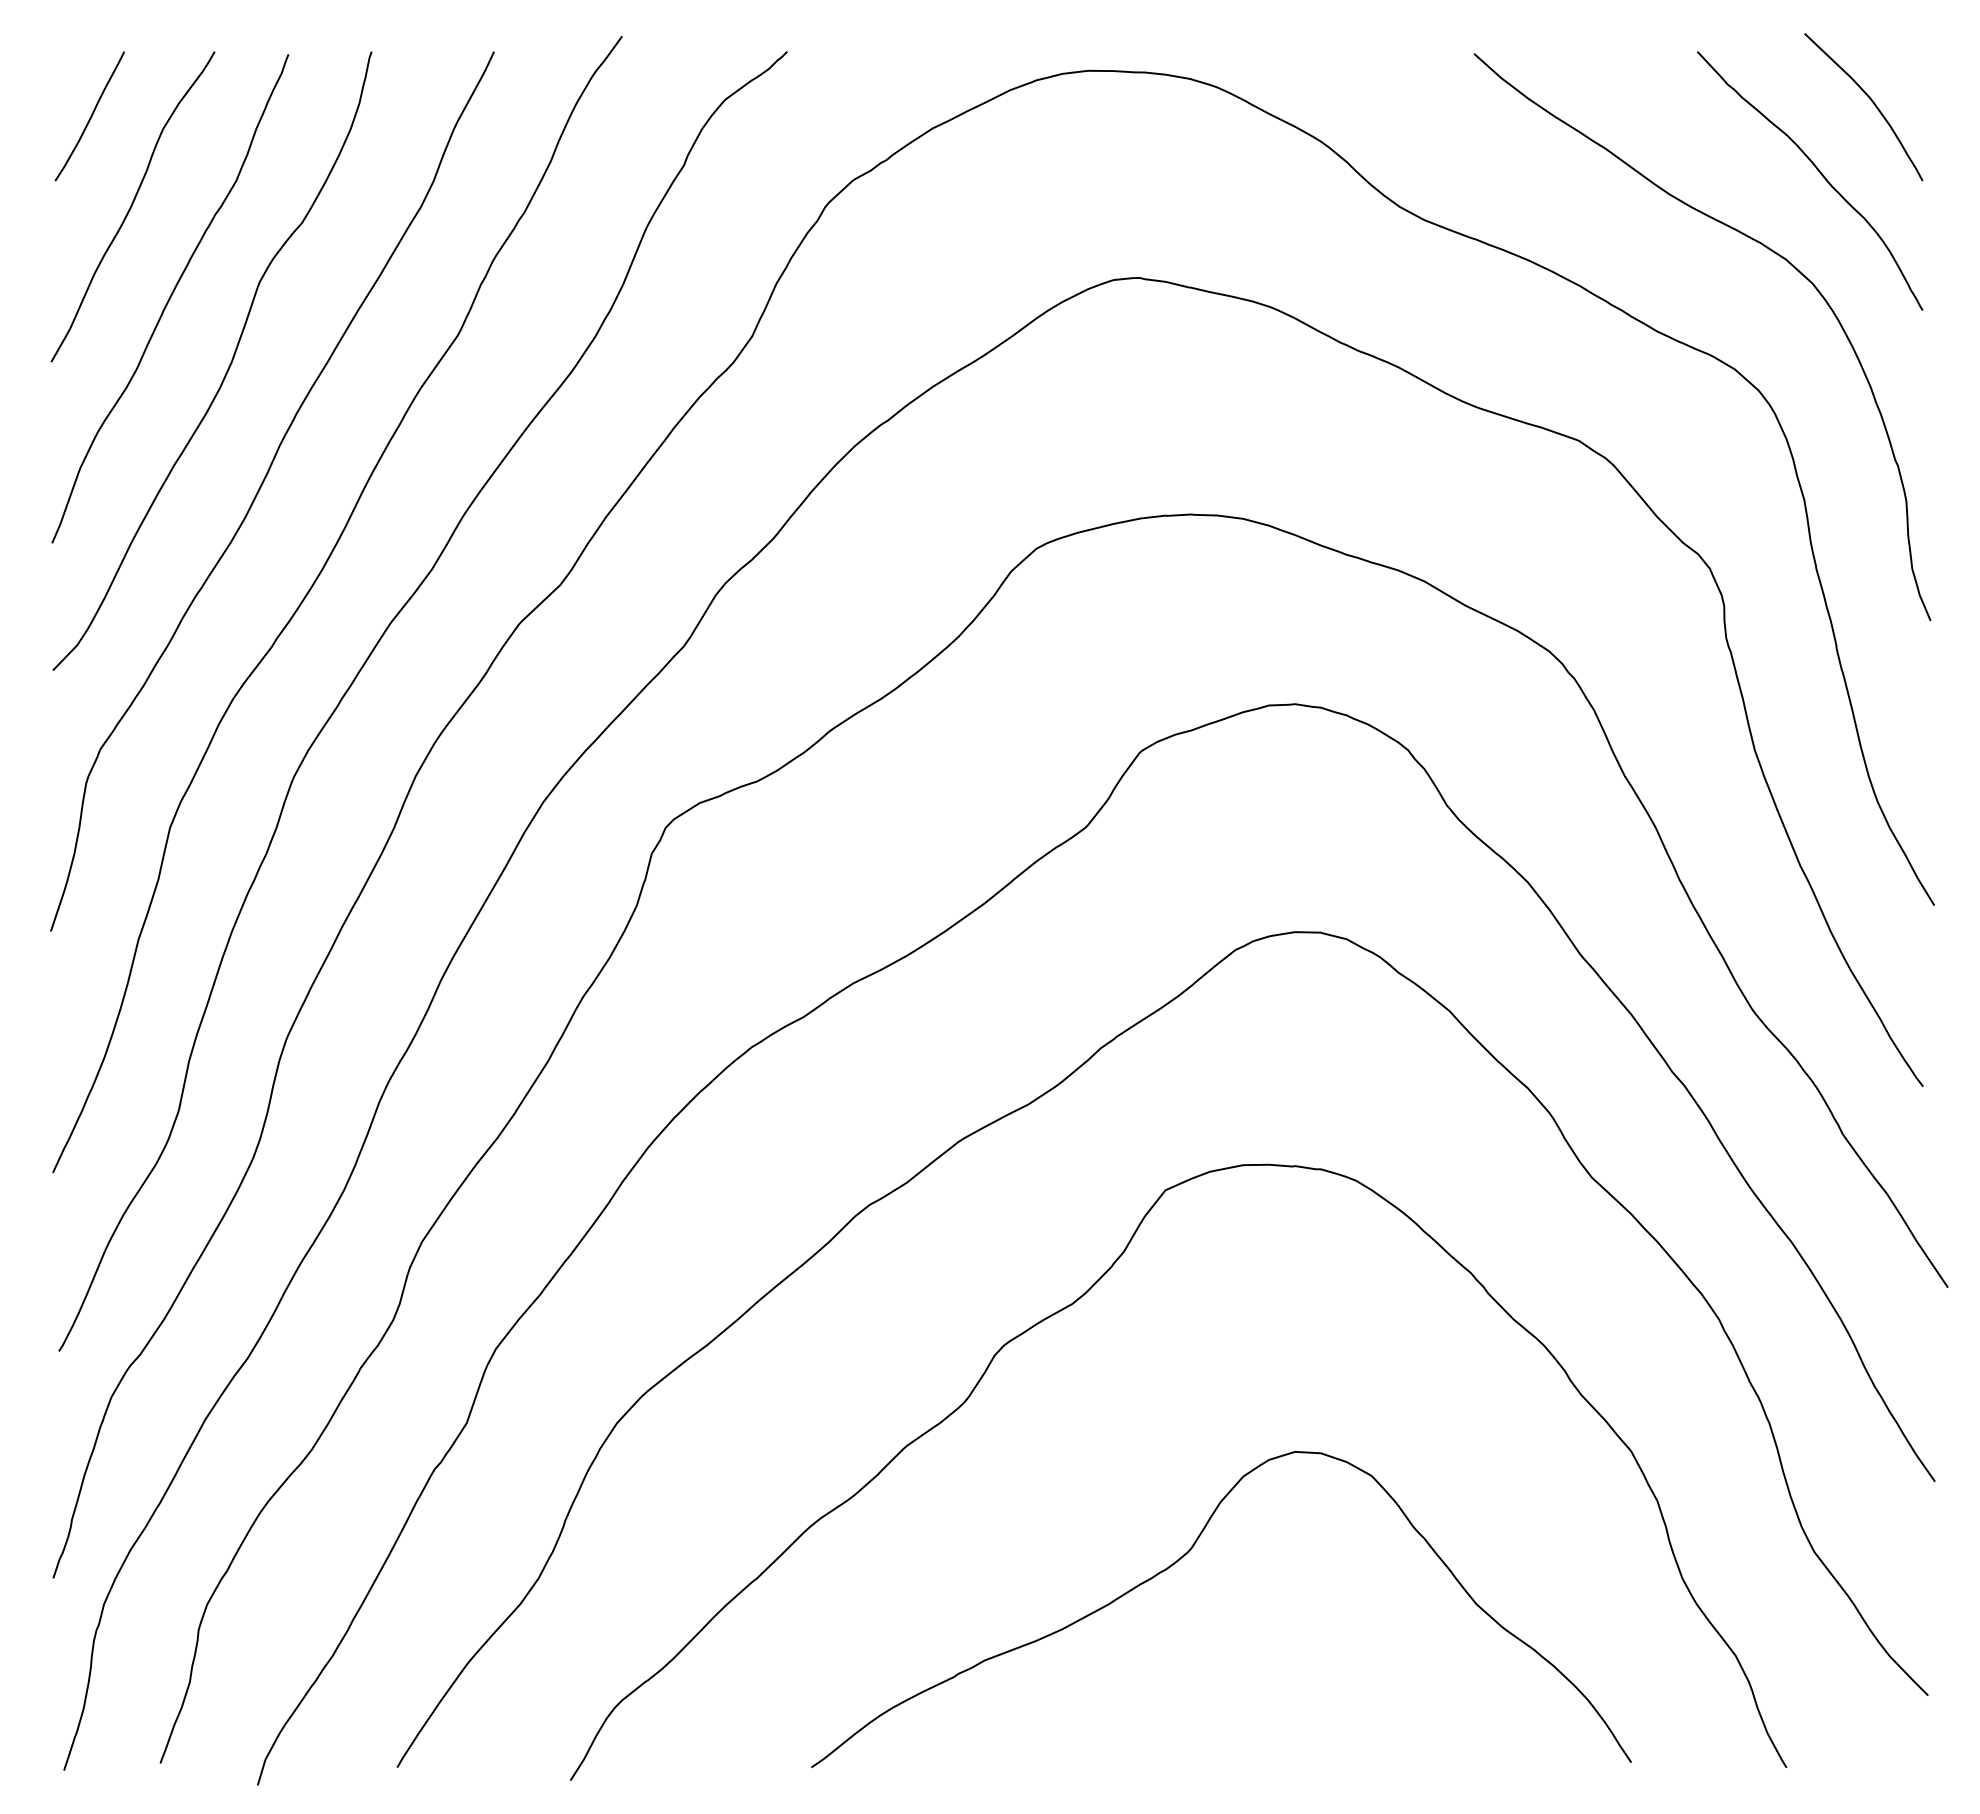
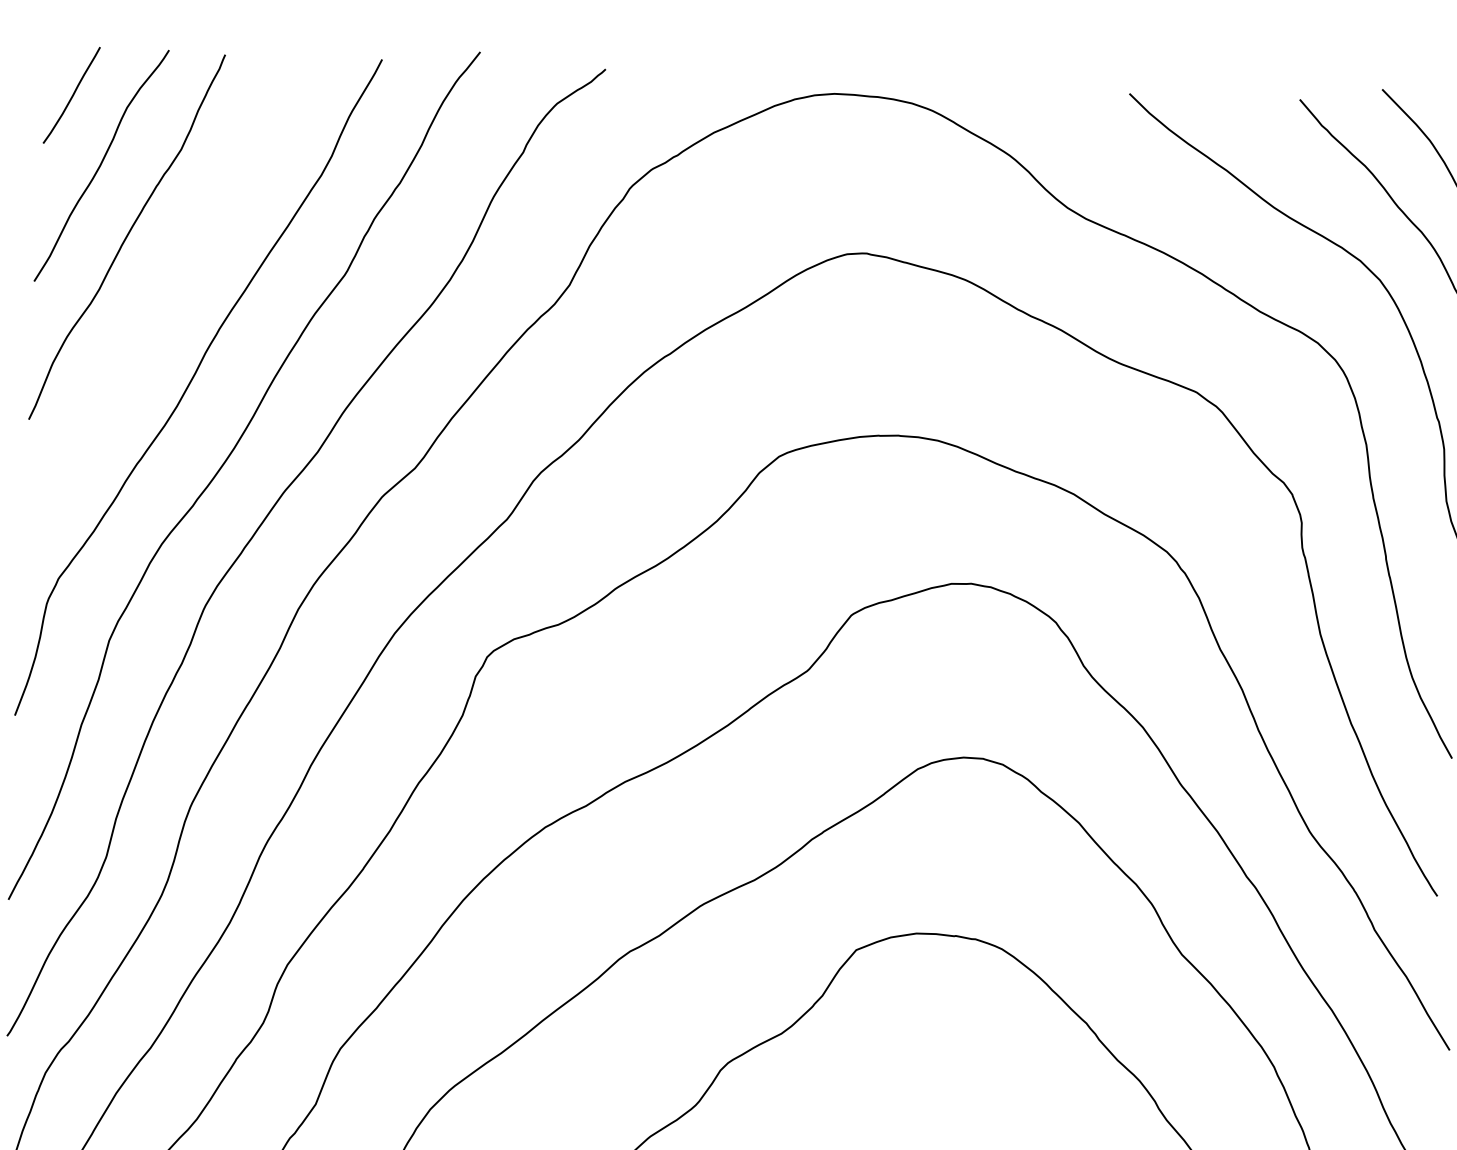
curve: (227, 368) -> (168, 292), removed

